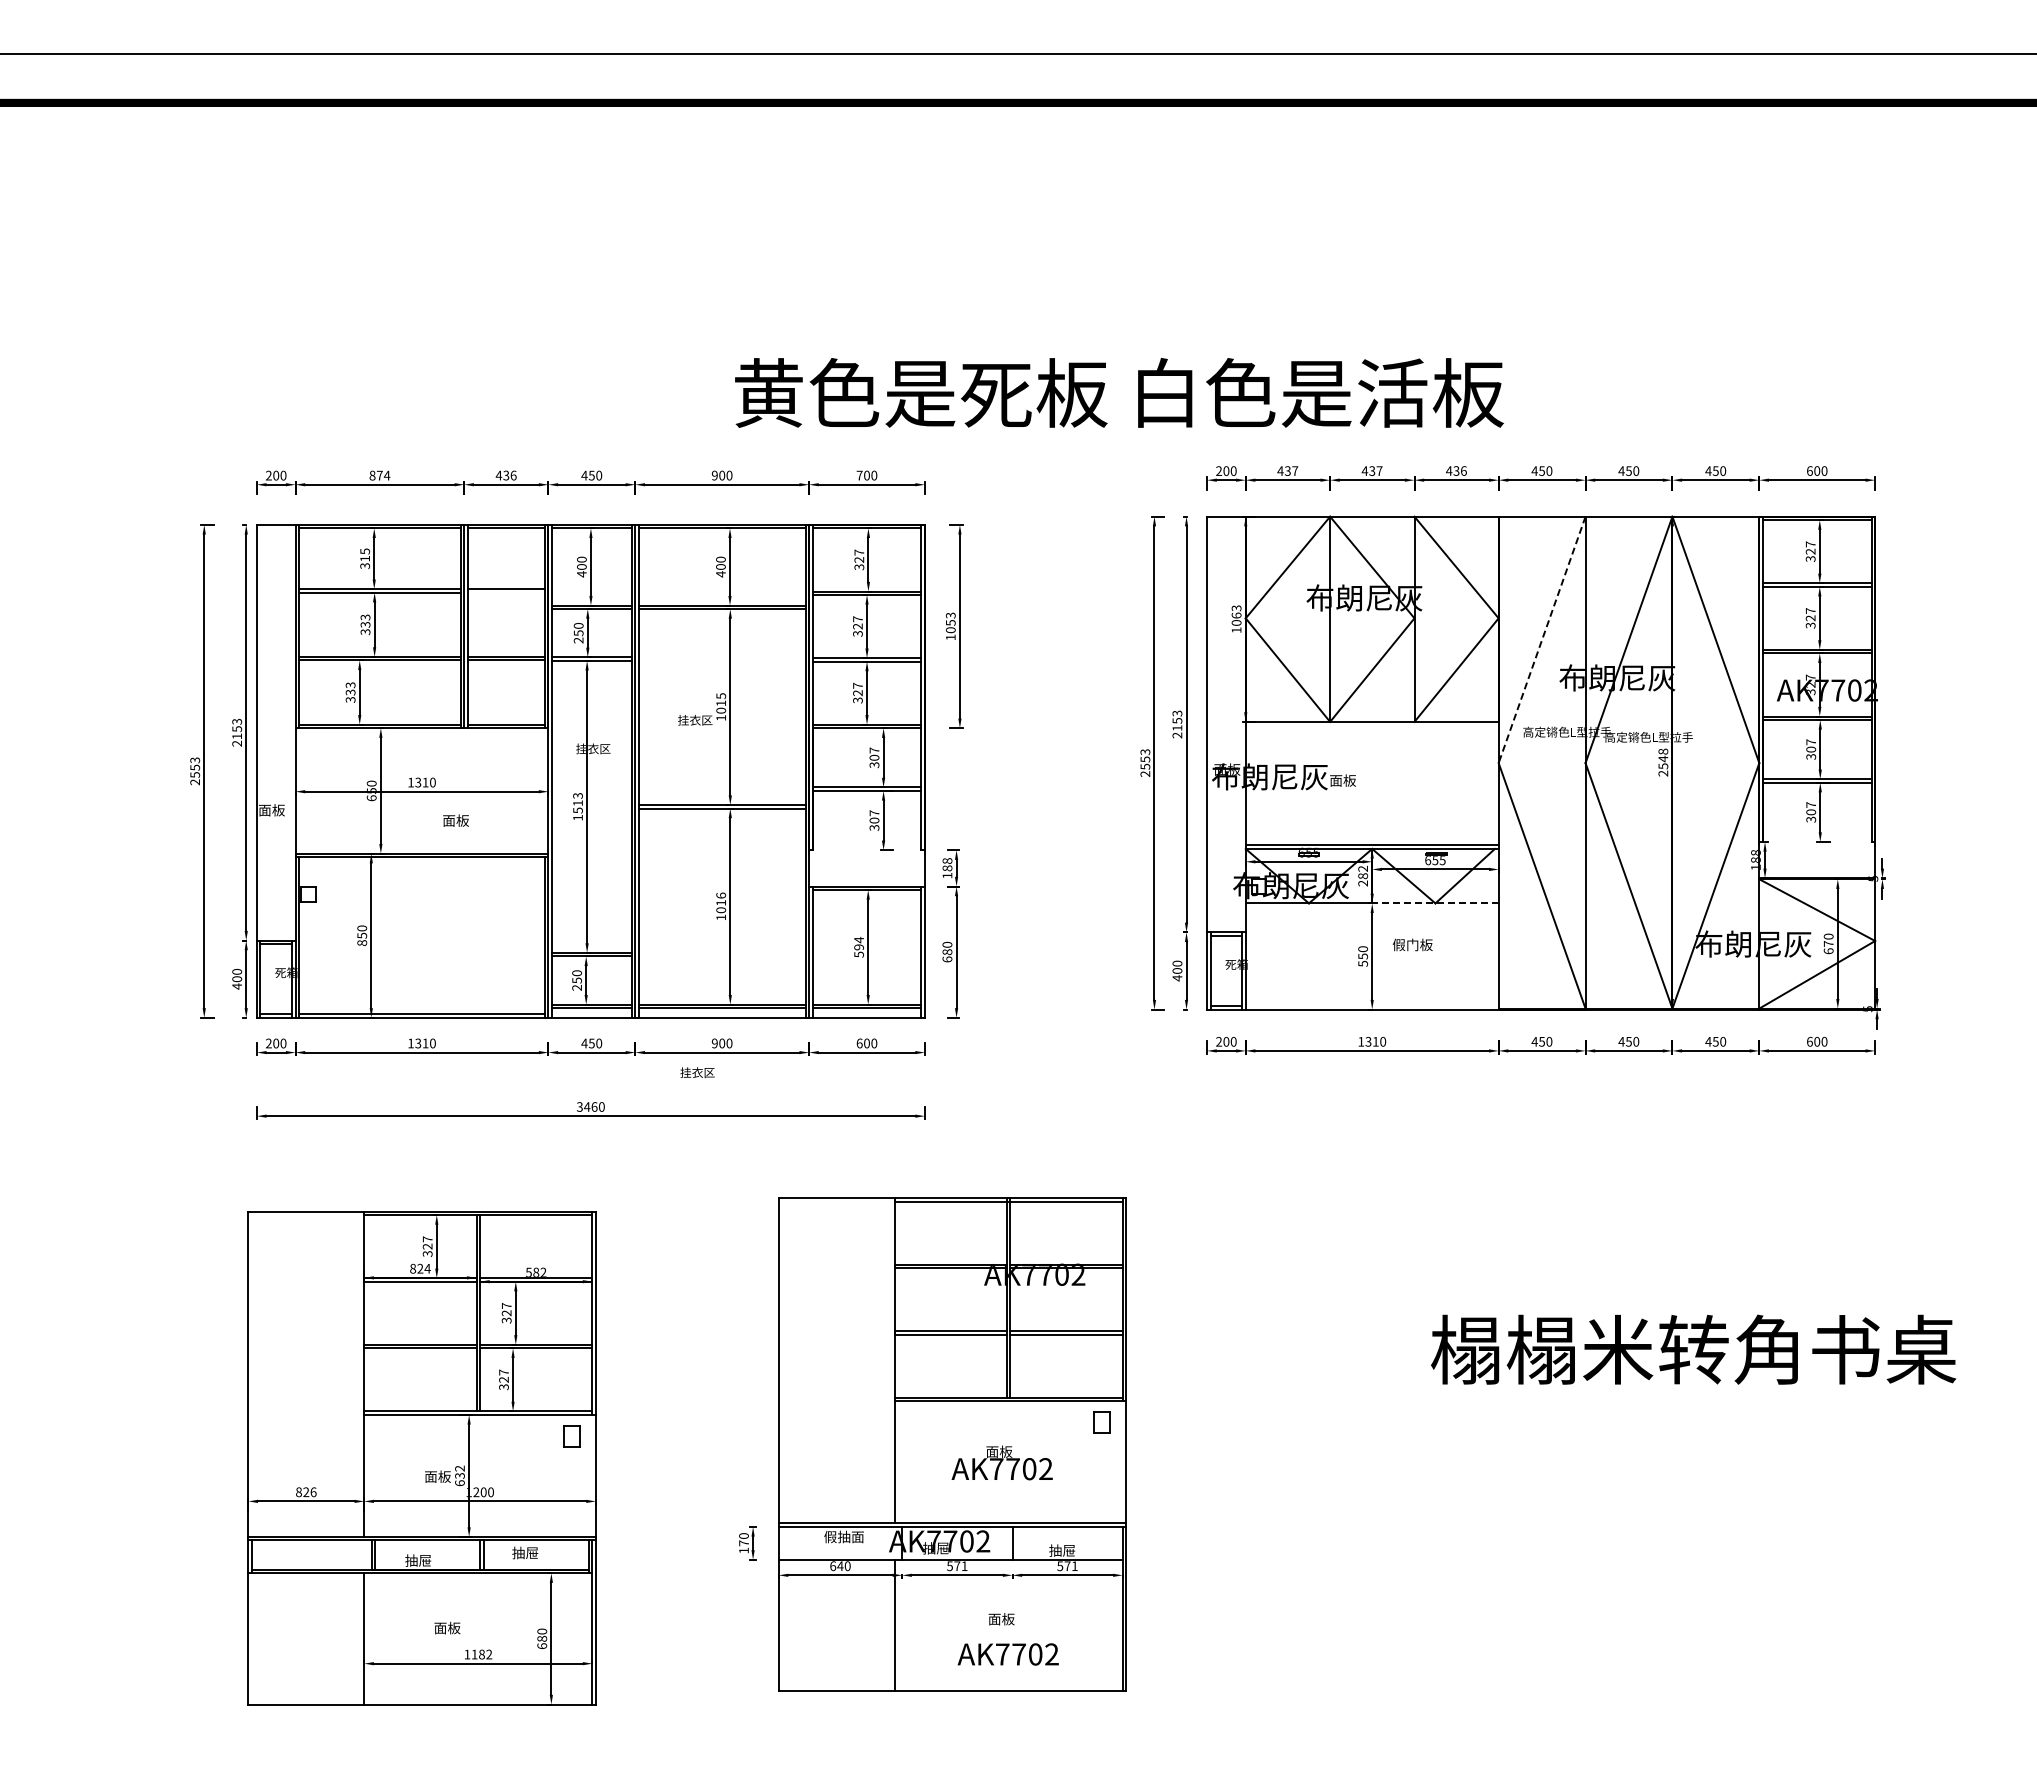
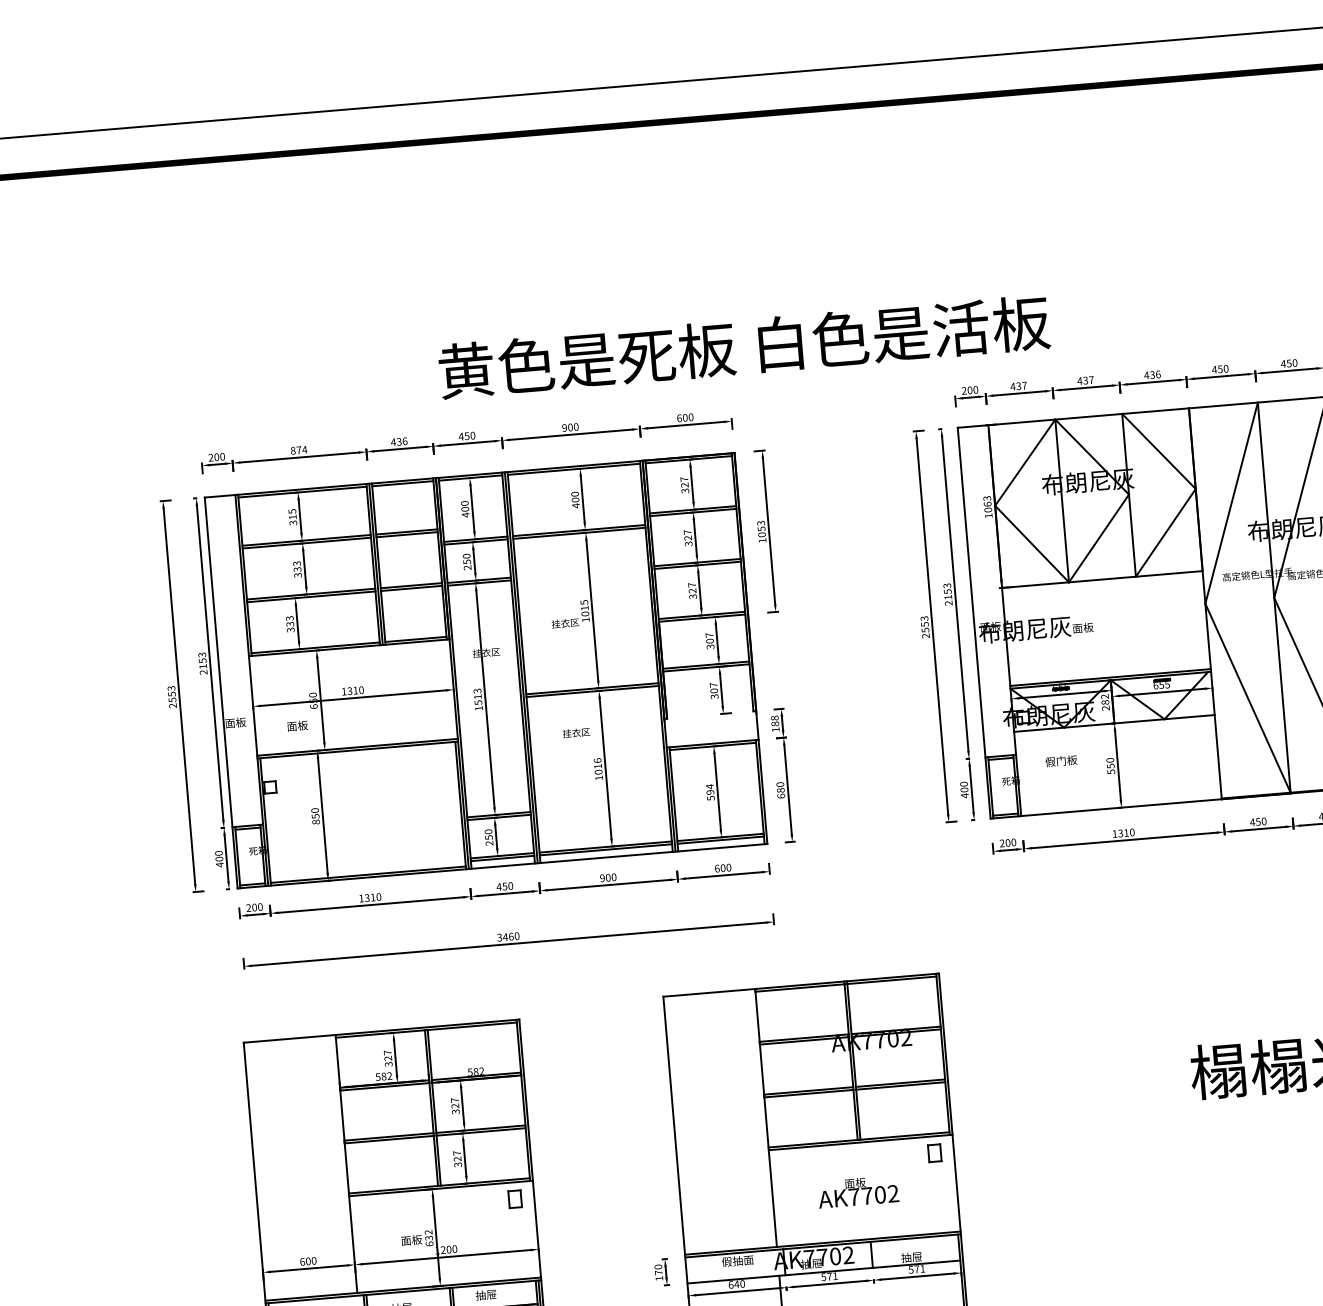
text: (1119, 392) -> (744, 346), moved
text: (859, 475) -> (679, 418), 700 -> 600
line: (505, 592) -> (406, 534), added
line: (1542, 639) -> (1231, 502), dashed -> solid
text: (455, 820) -> (297, 725), moved
line: (1434, 903) -> (1163, 719), dashed -> solid
text: (1412, 944) -> (1061, 760), moved
text: (697, 1072) -> (576, 732), moved
text: (420, 1268) -> (384, 1076), 824 -> 582
text: (306, 1492) -> (308, 1261), 826 -> 600

